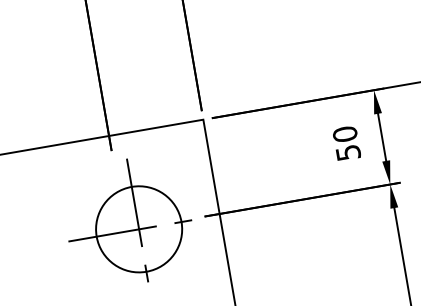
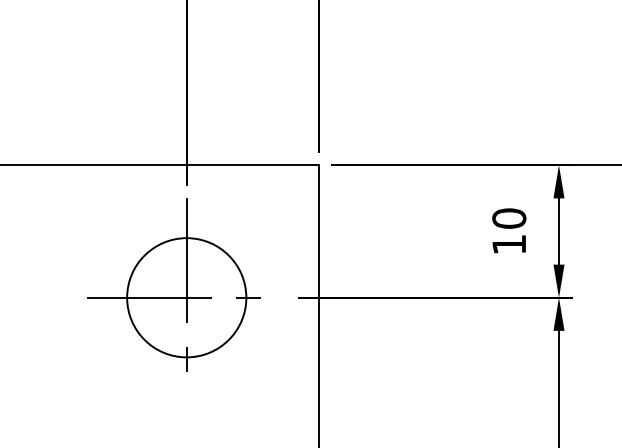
text: (348, 152) -> (509, 244), 50 -> 10
part: (128, 221) -> (173, 284), moved

